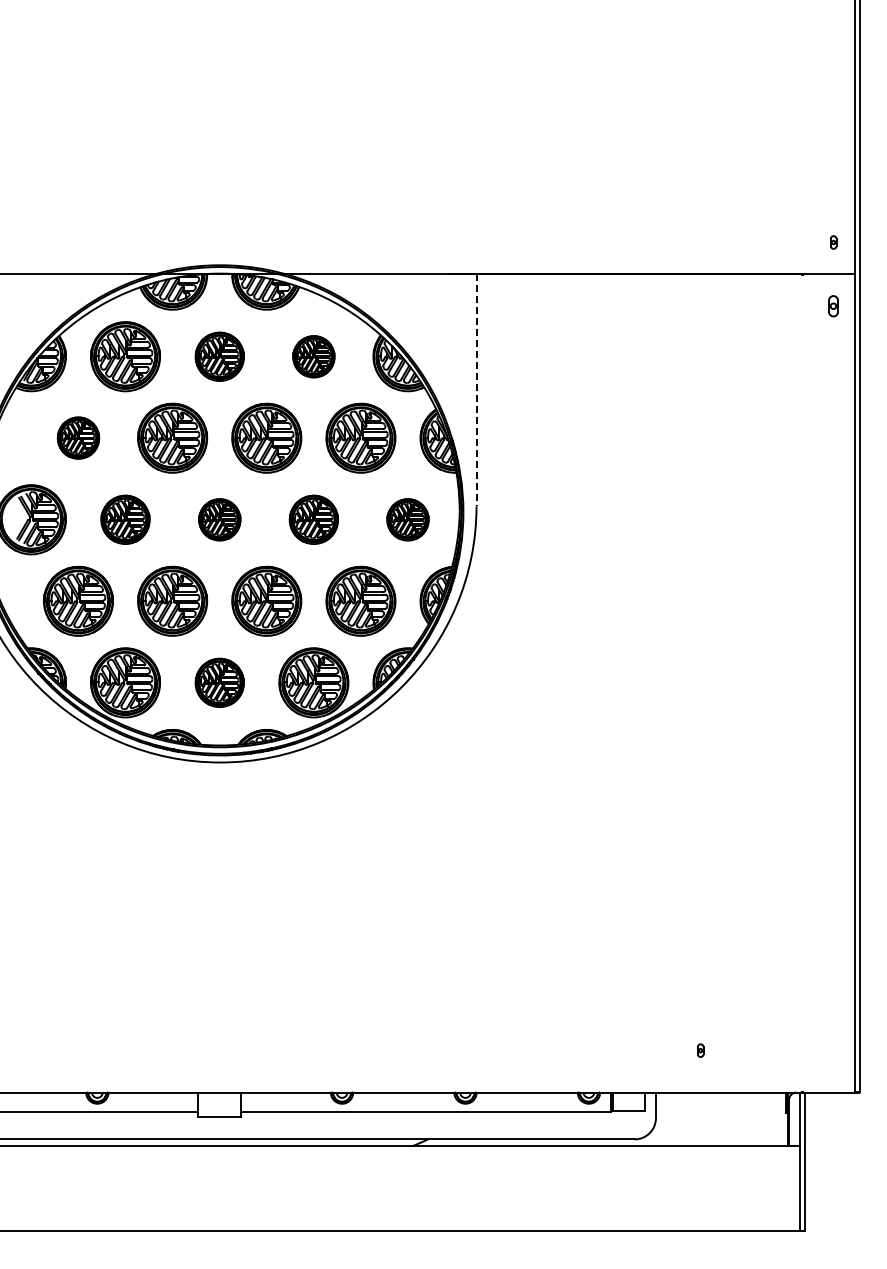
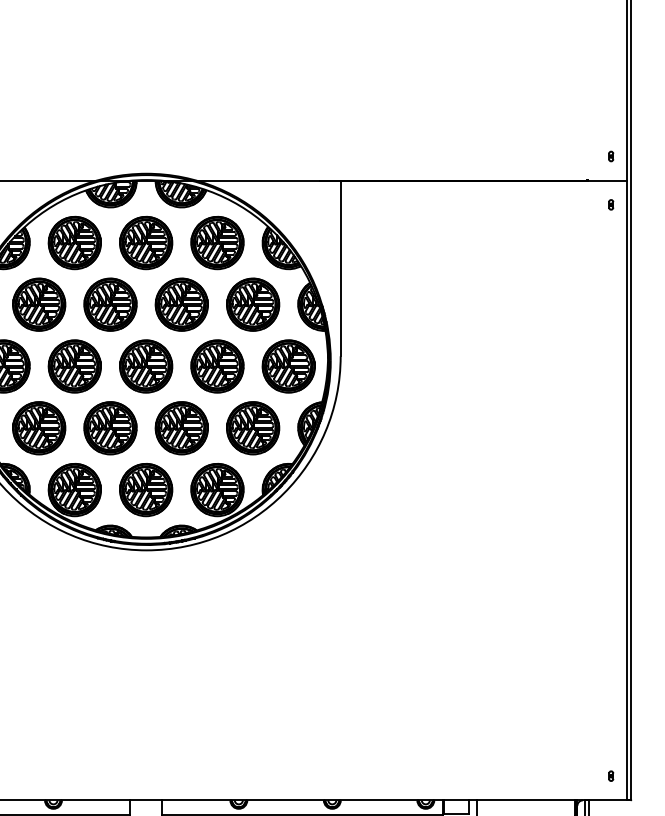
part: (833, 306) -> (611, 204), size x0.62
part: (219, 356) -> (146, 242), size x1.43
part: (313, 356) -> (217, 242), size x1.67
line: (476, 390) -> (340, 268), dashed -> solid
part: (78, 437) -> (39, 304), size x1.67
part: (125, 519) -> (74, 366), size x1.43
part: (219, 519) -> (146, 366), size x1.67
part: (313, 519) -> (217, 366), size x1.43
part: (407, 519) -> (288, 366), size x1.67
part: (219, 682) -> (146, 489), size x1.43
part: (700, 1050) -> (611, 776), moved

